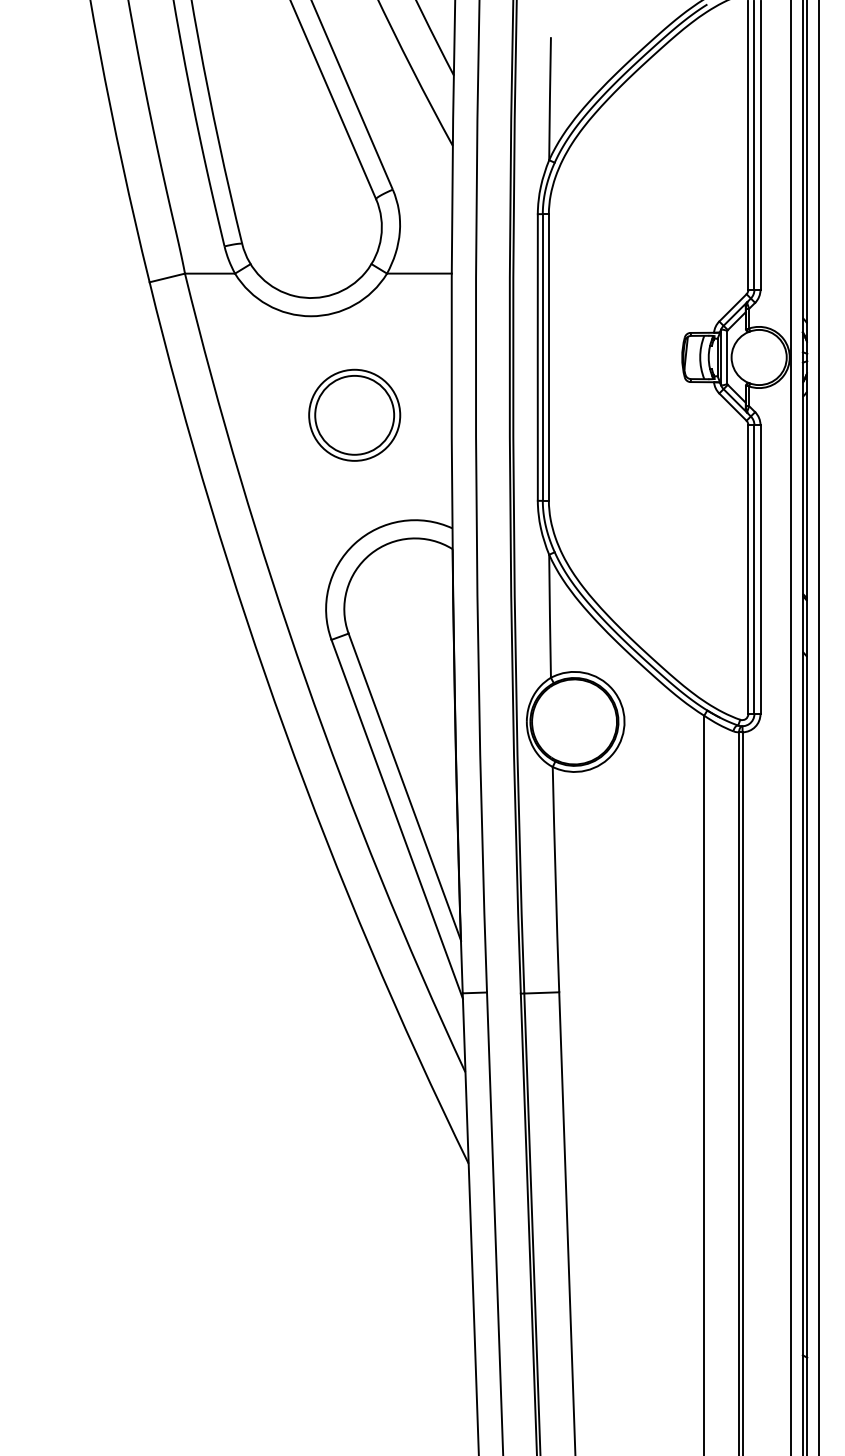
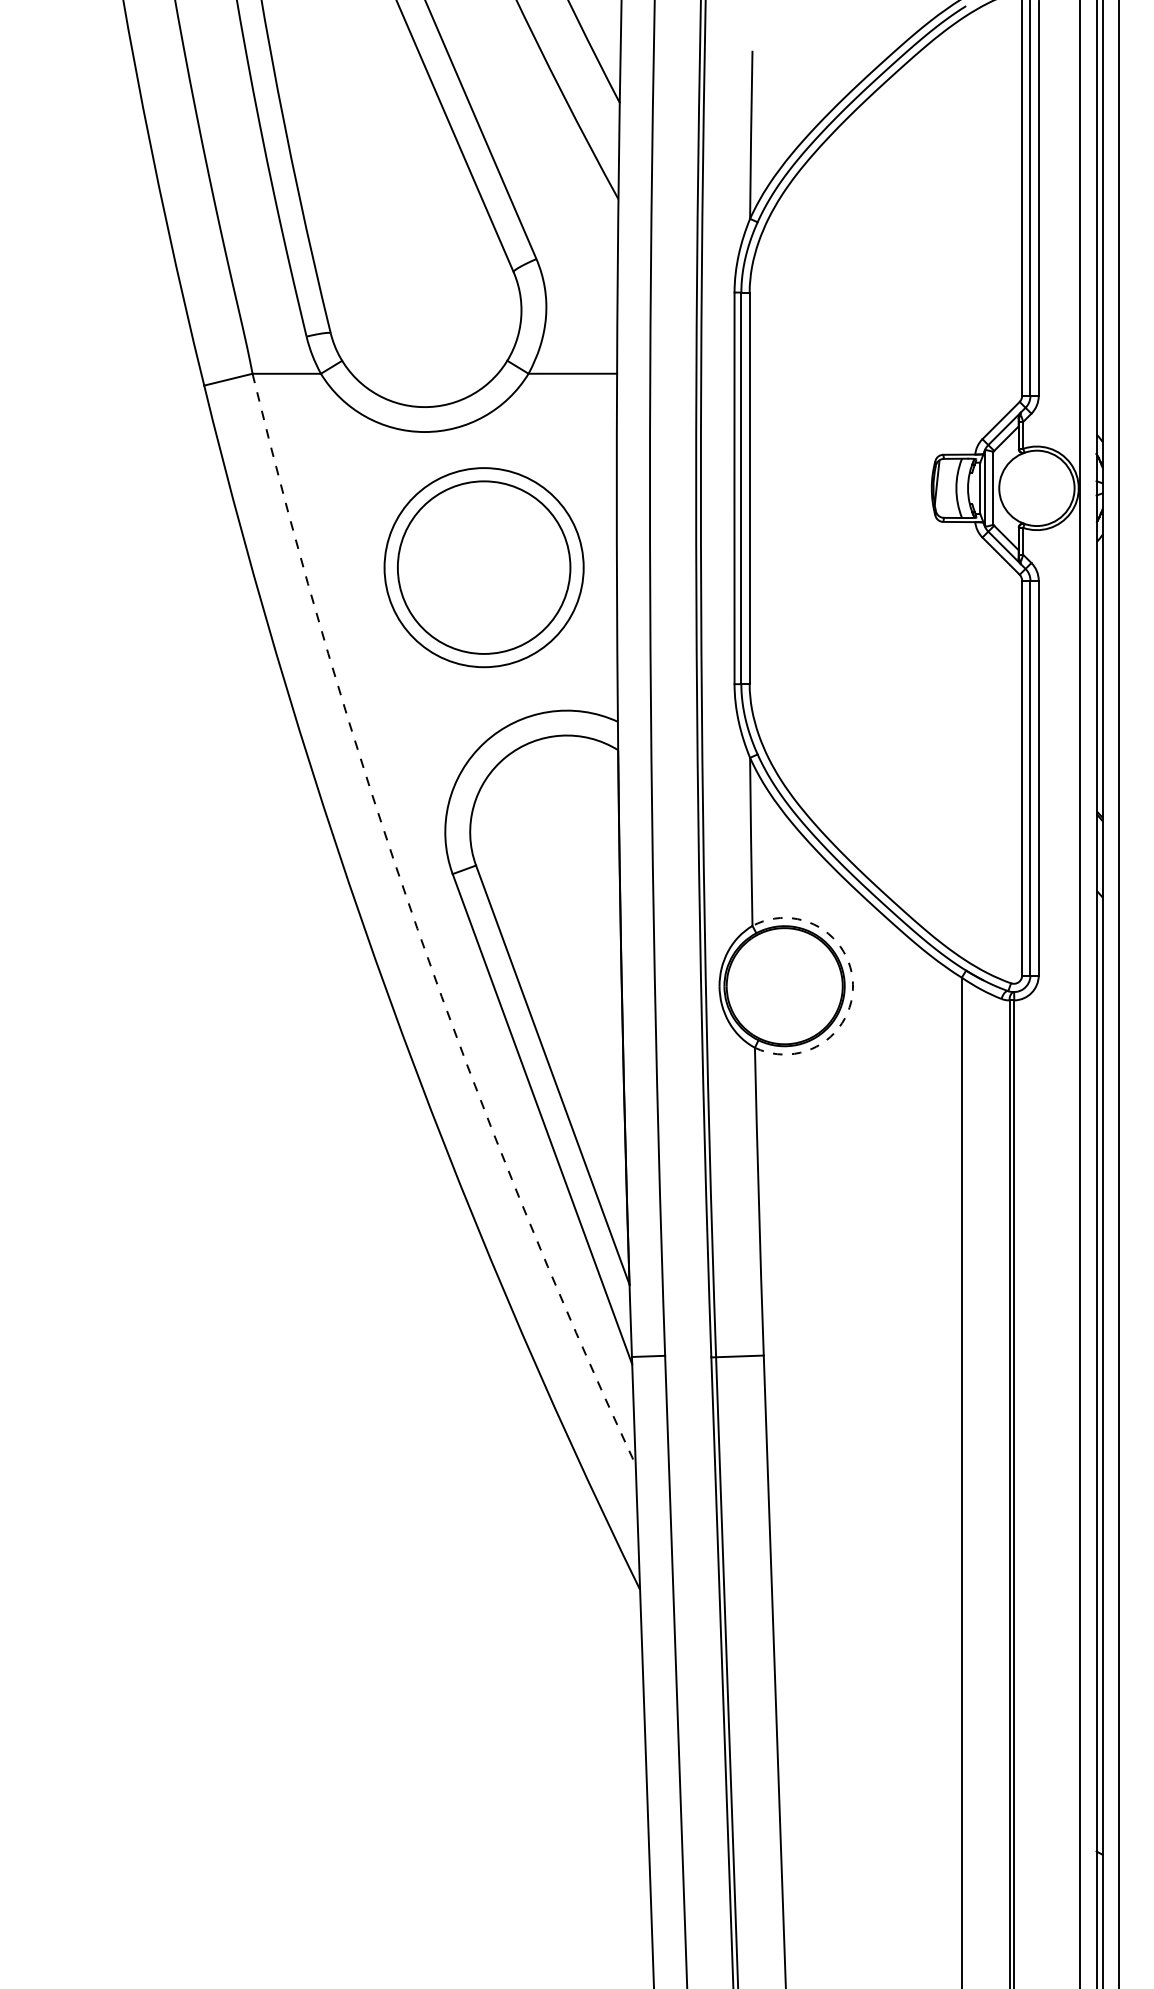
part: (354, 414) -> (484, 566), size x1.6
arc: (305, 679) -> (417, 928), solid -> dashed
arc: (624, 720) -> (852, 984), solid -> dashed

